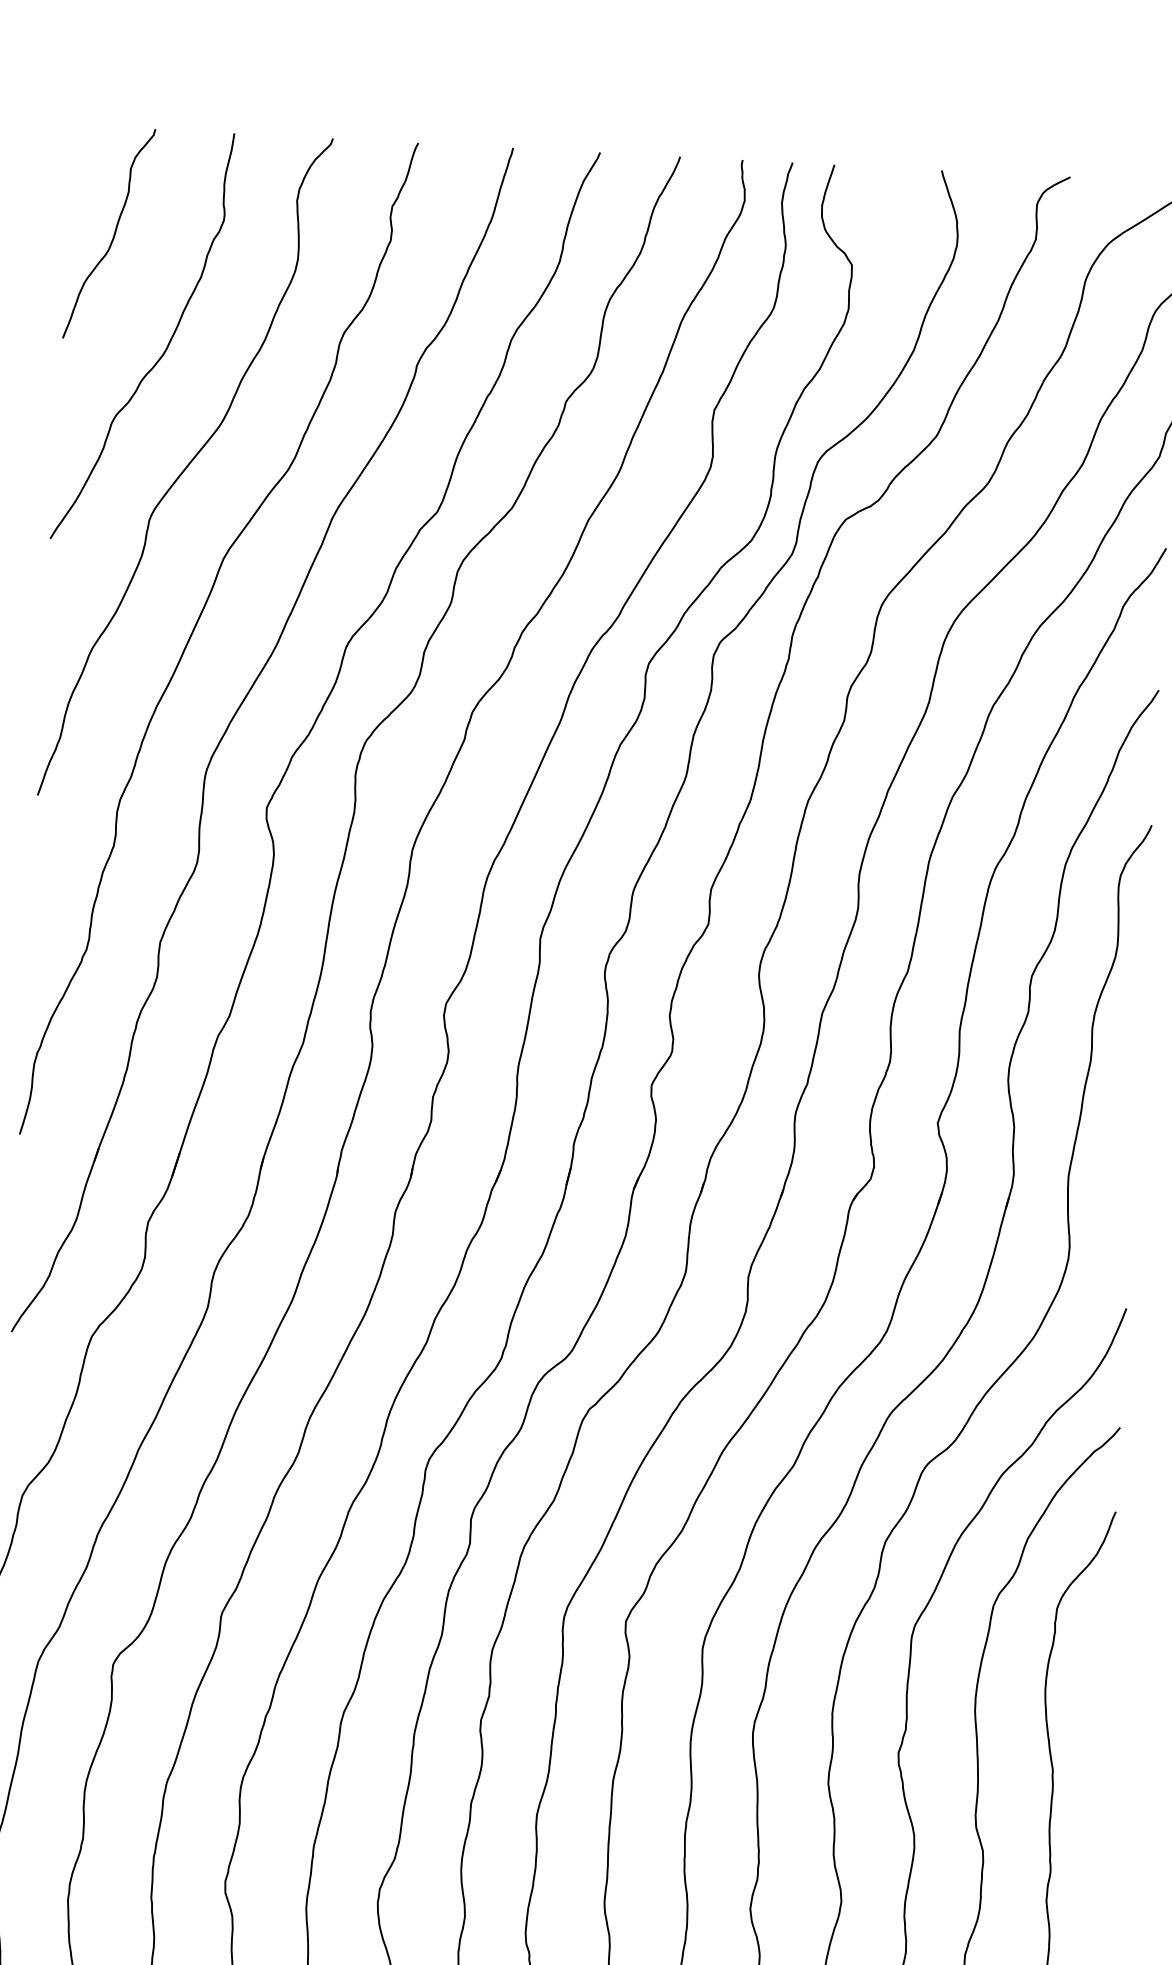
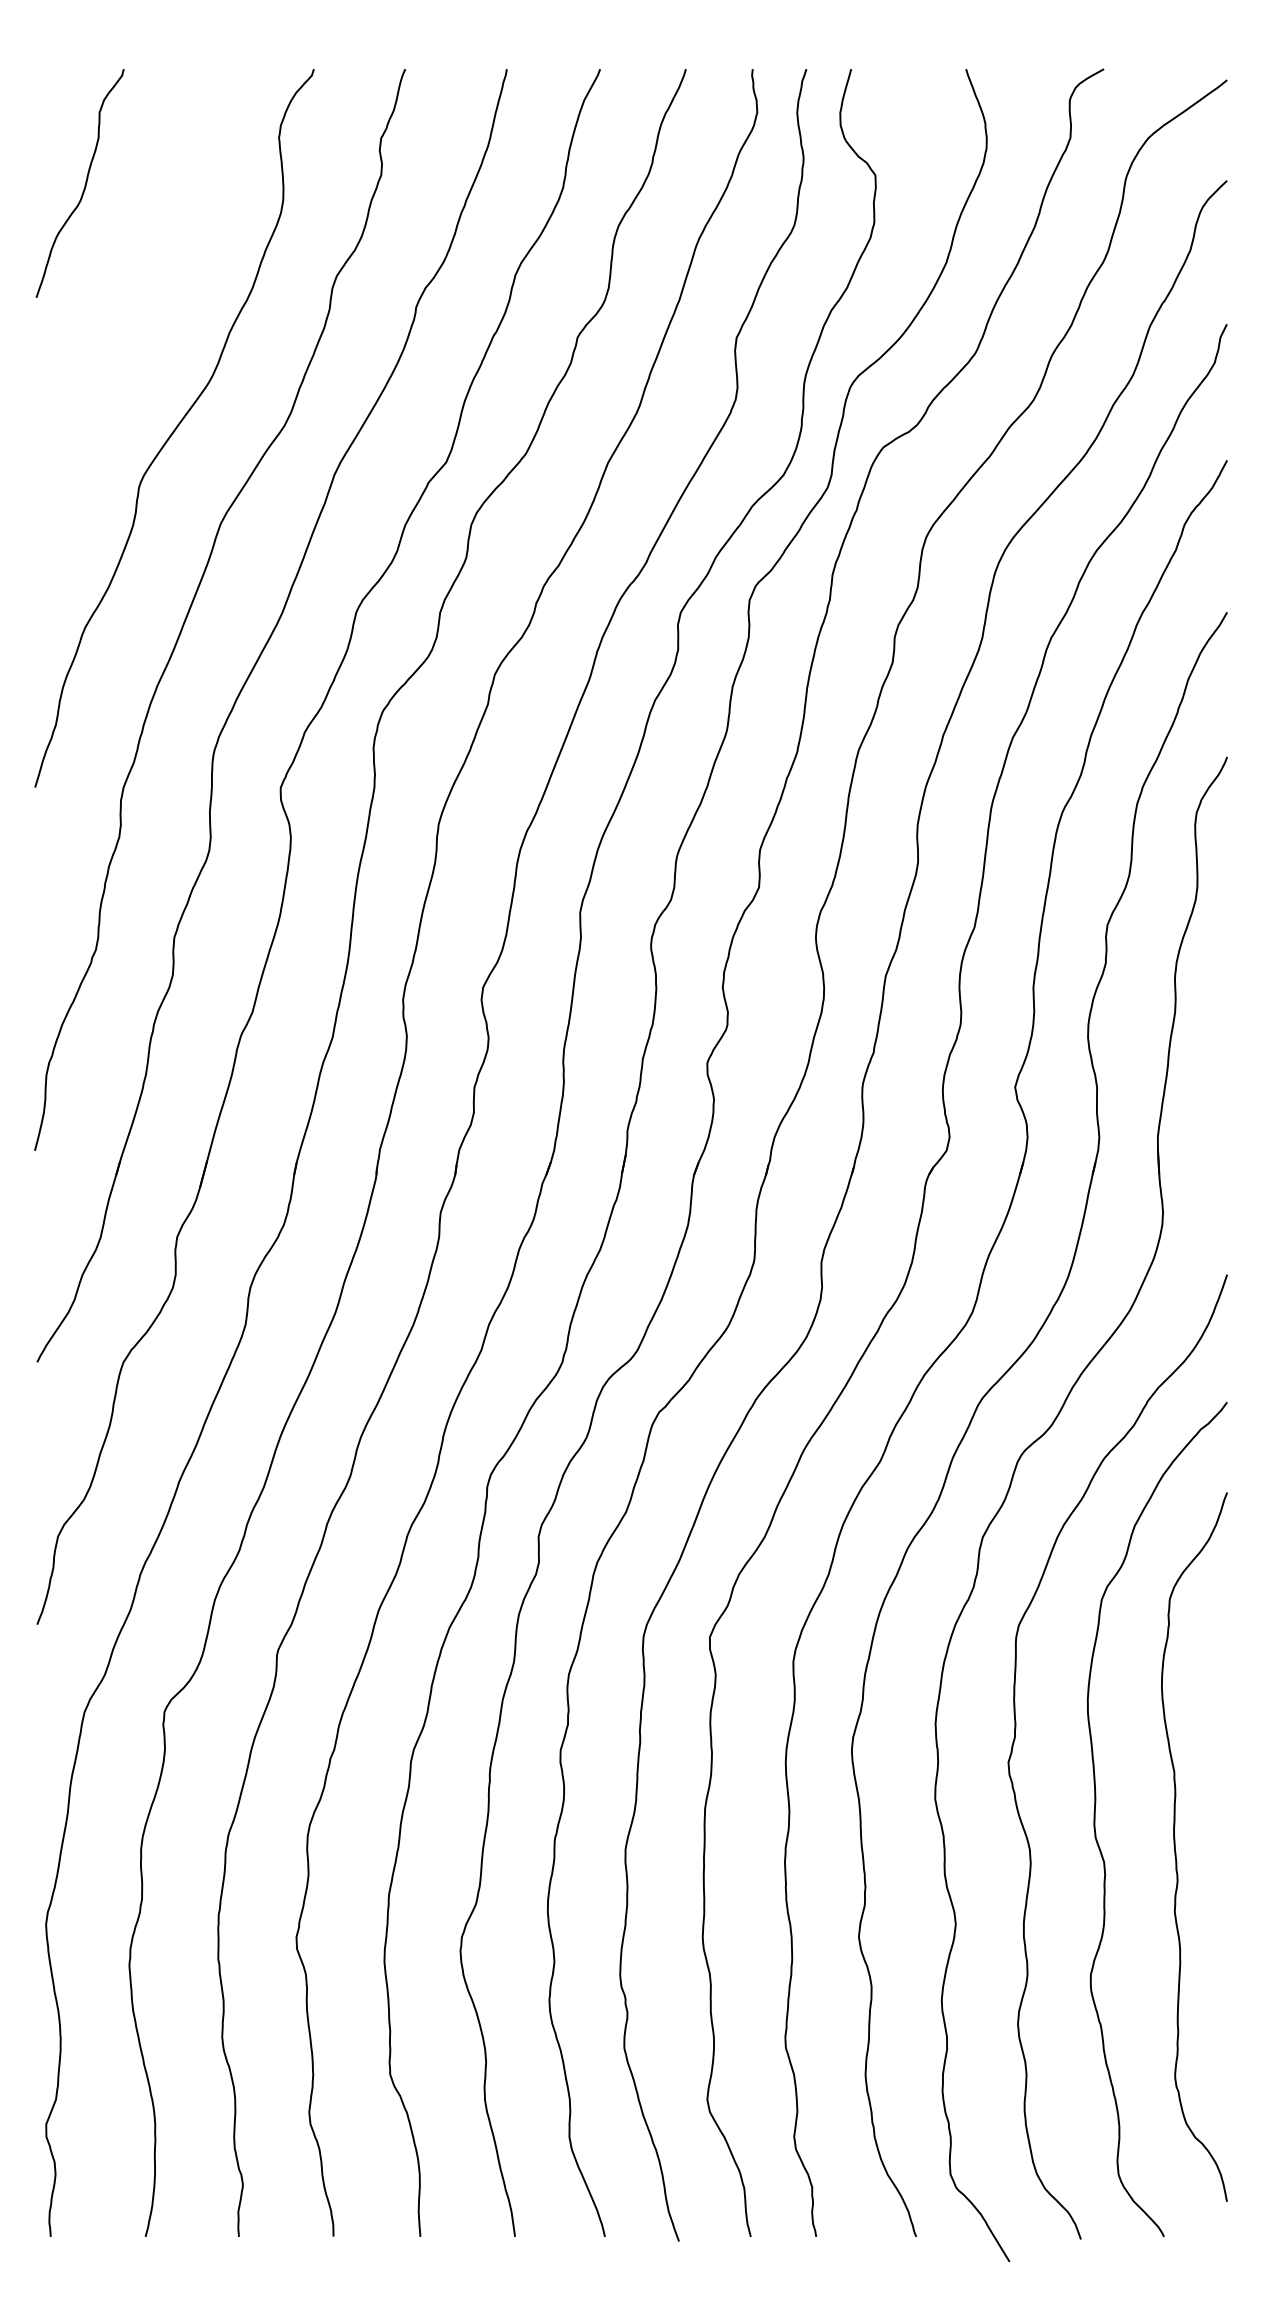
curve: (165, 349) -> (146, 303), removed

